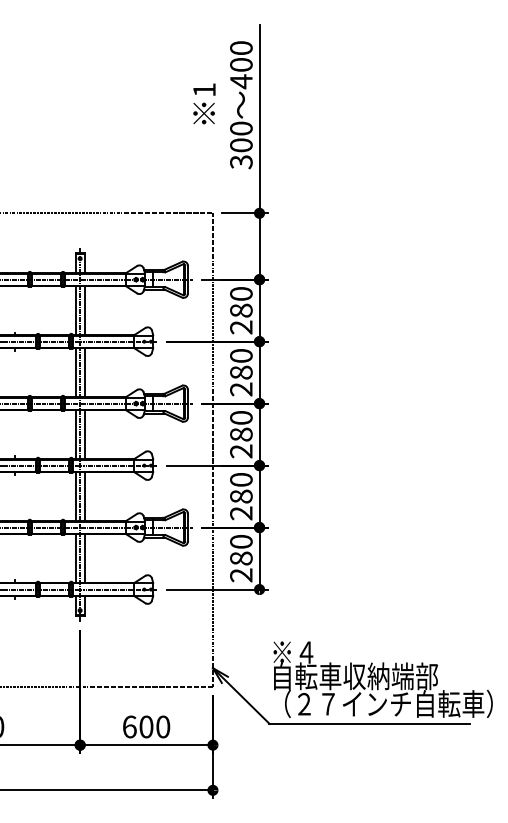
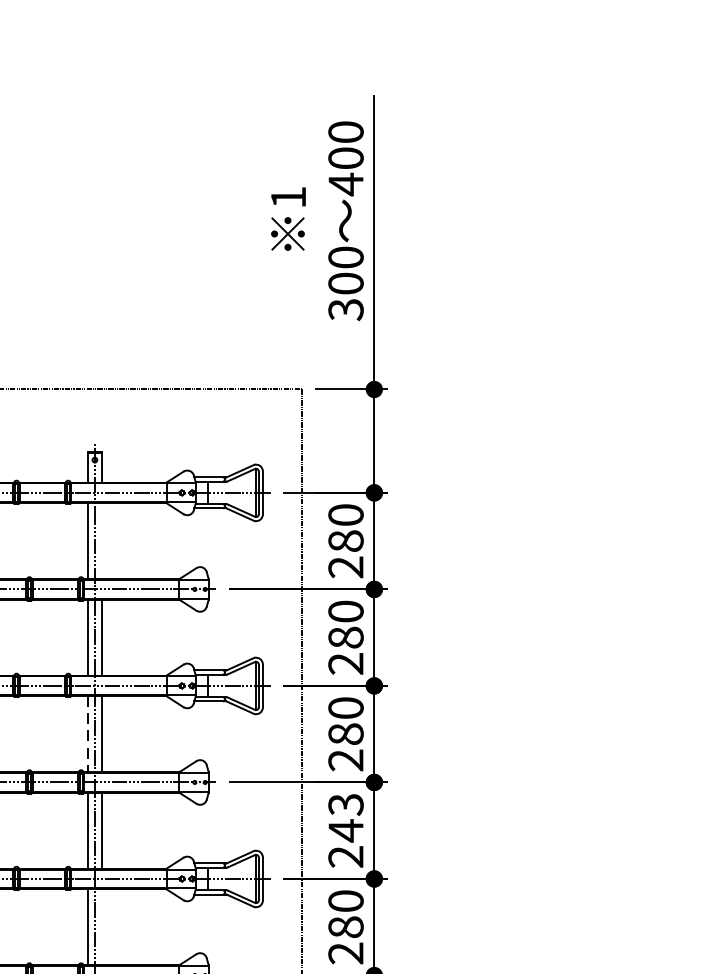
line: (84, 310) -> (101, 540), removed
line: (75, 435) -> (87, 735), solid -> dashed
text: (241, 488) -> (346, 818), 280 -> 243
line: (84, 558) -> (101, 927), removed

